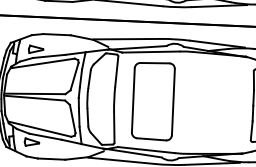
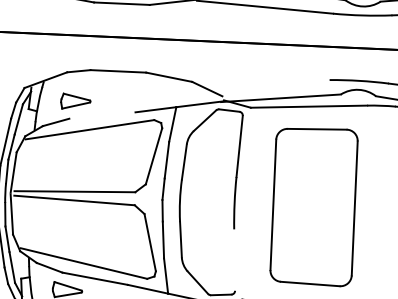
line: (127, 38) -> (261, 79), removed
line: (48, 55) -> (100, 113), removed
line: (114, 127) -> (235, 259), removed

